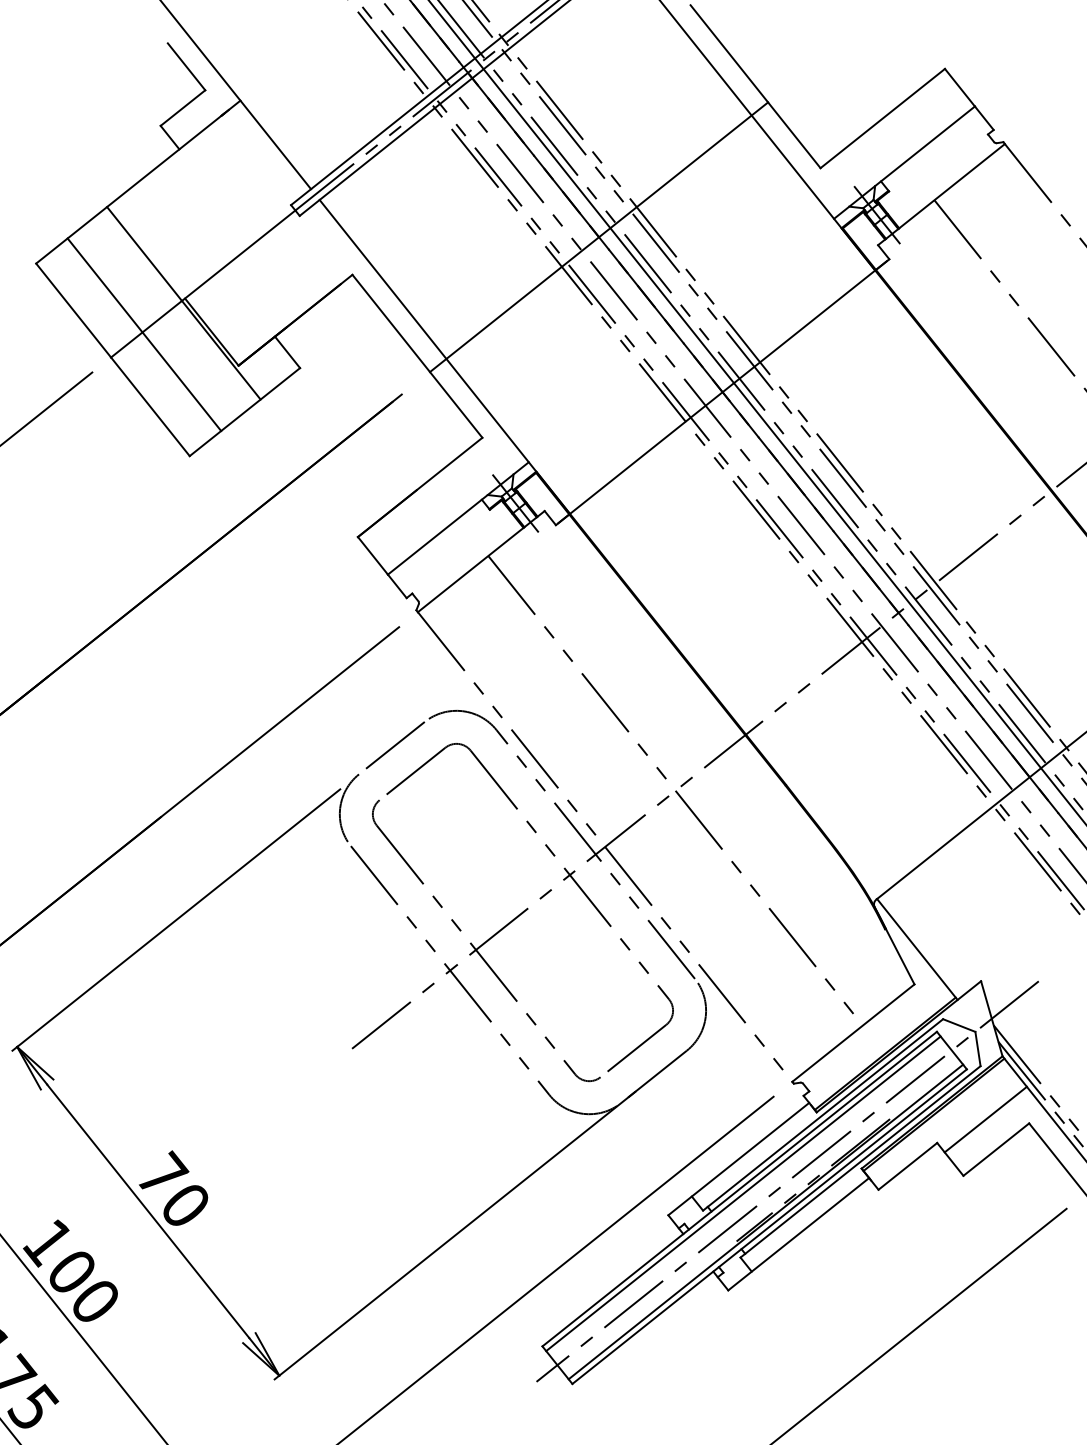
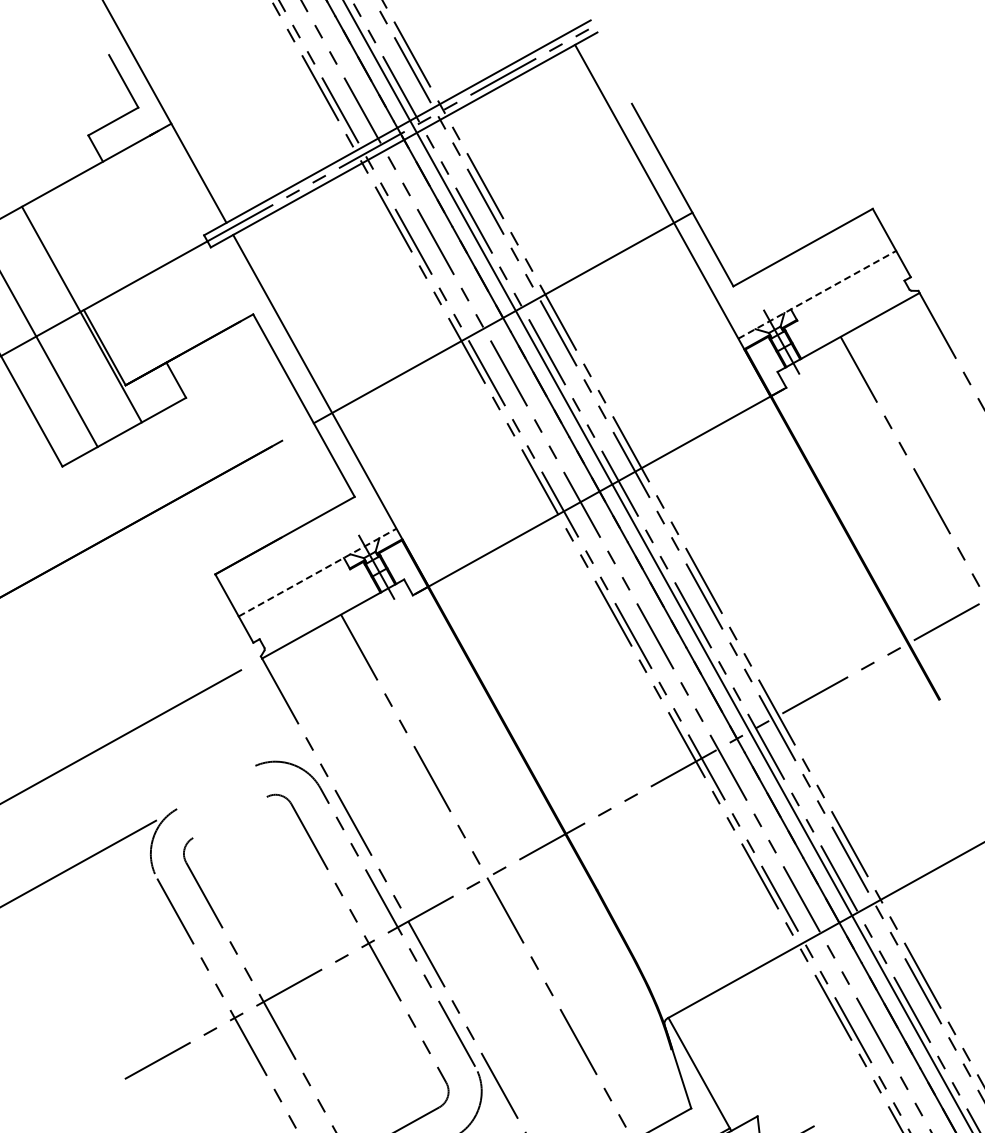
line: (904, 162) -> (817, 294), solid -> dashed
line: (458, 518) -> (317, 572), solid -> dashed
line: (391, 747) -> (213, 787), removed
line: (412, 773) -> (230, 817), removed

